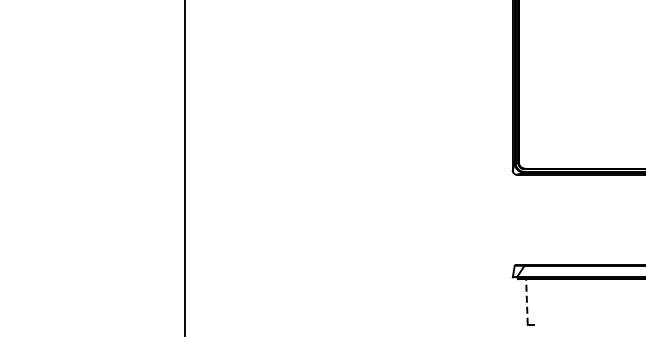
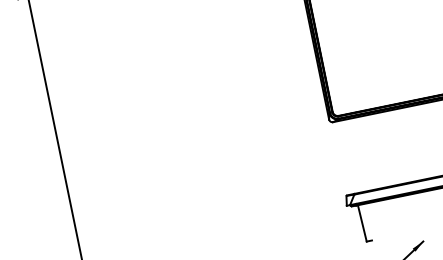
line: (526, 302) -> (362, 223), dashed -> solid

